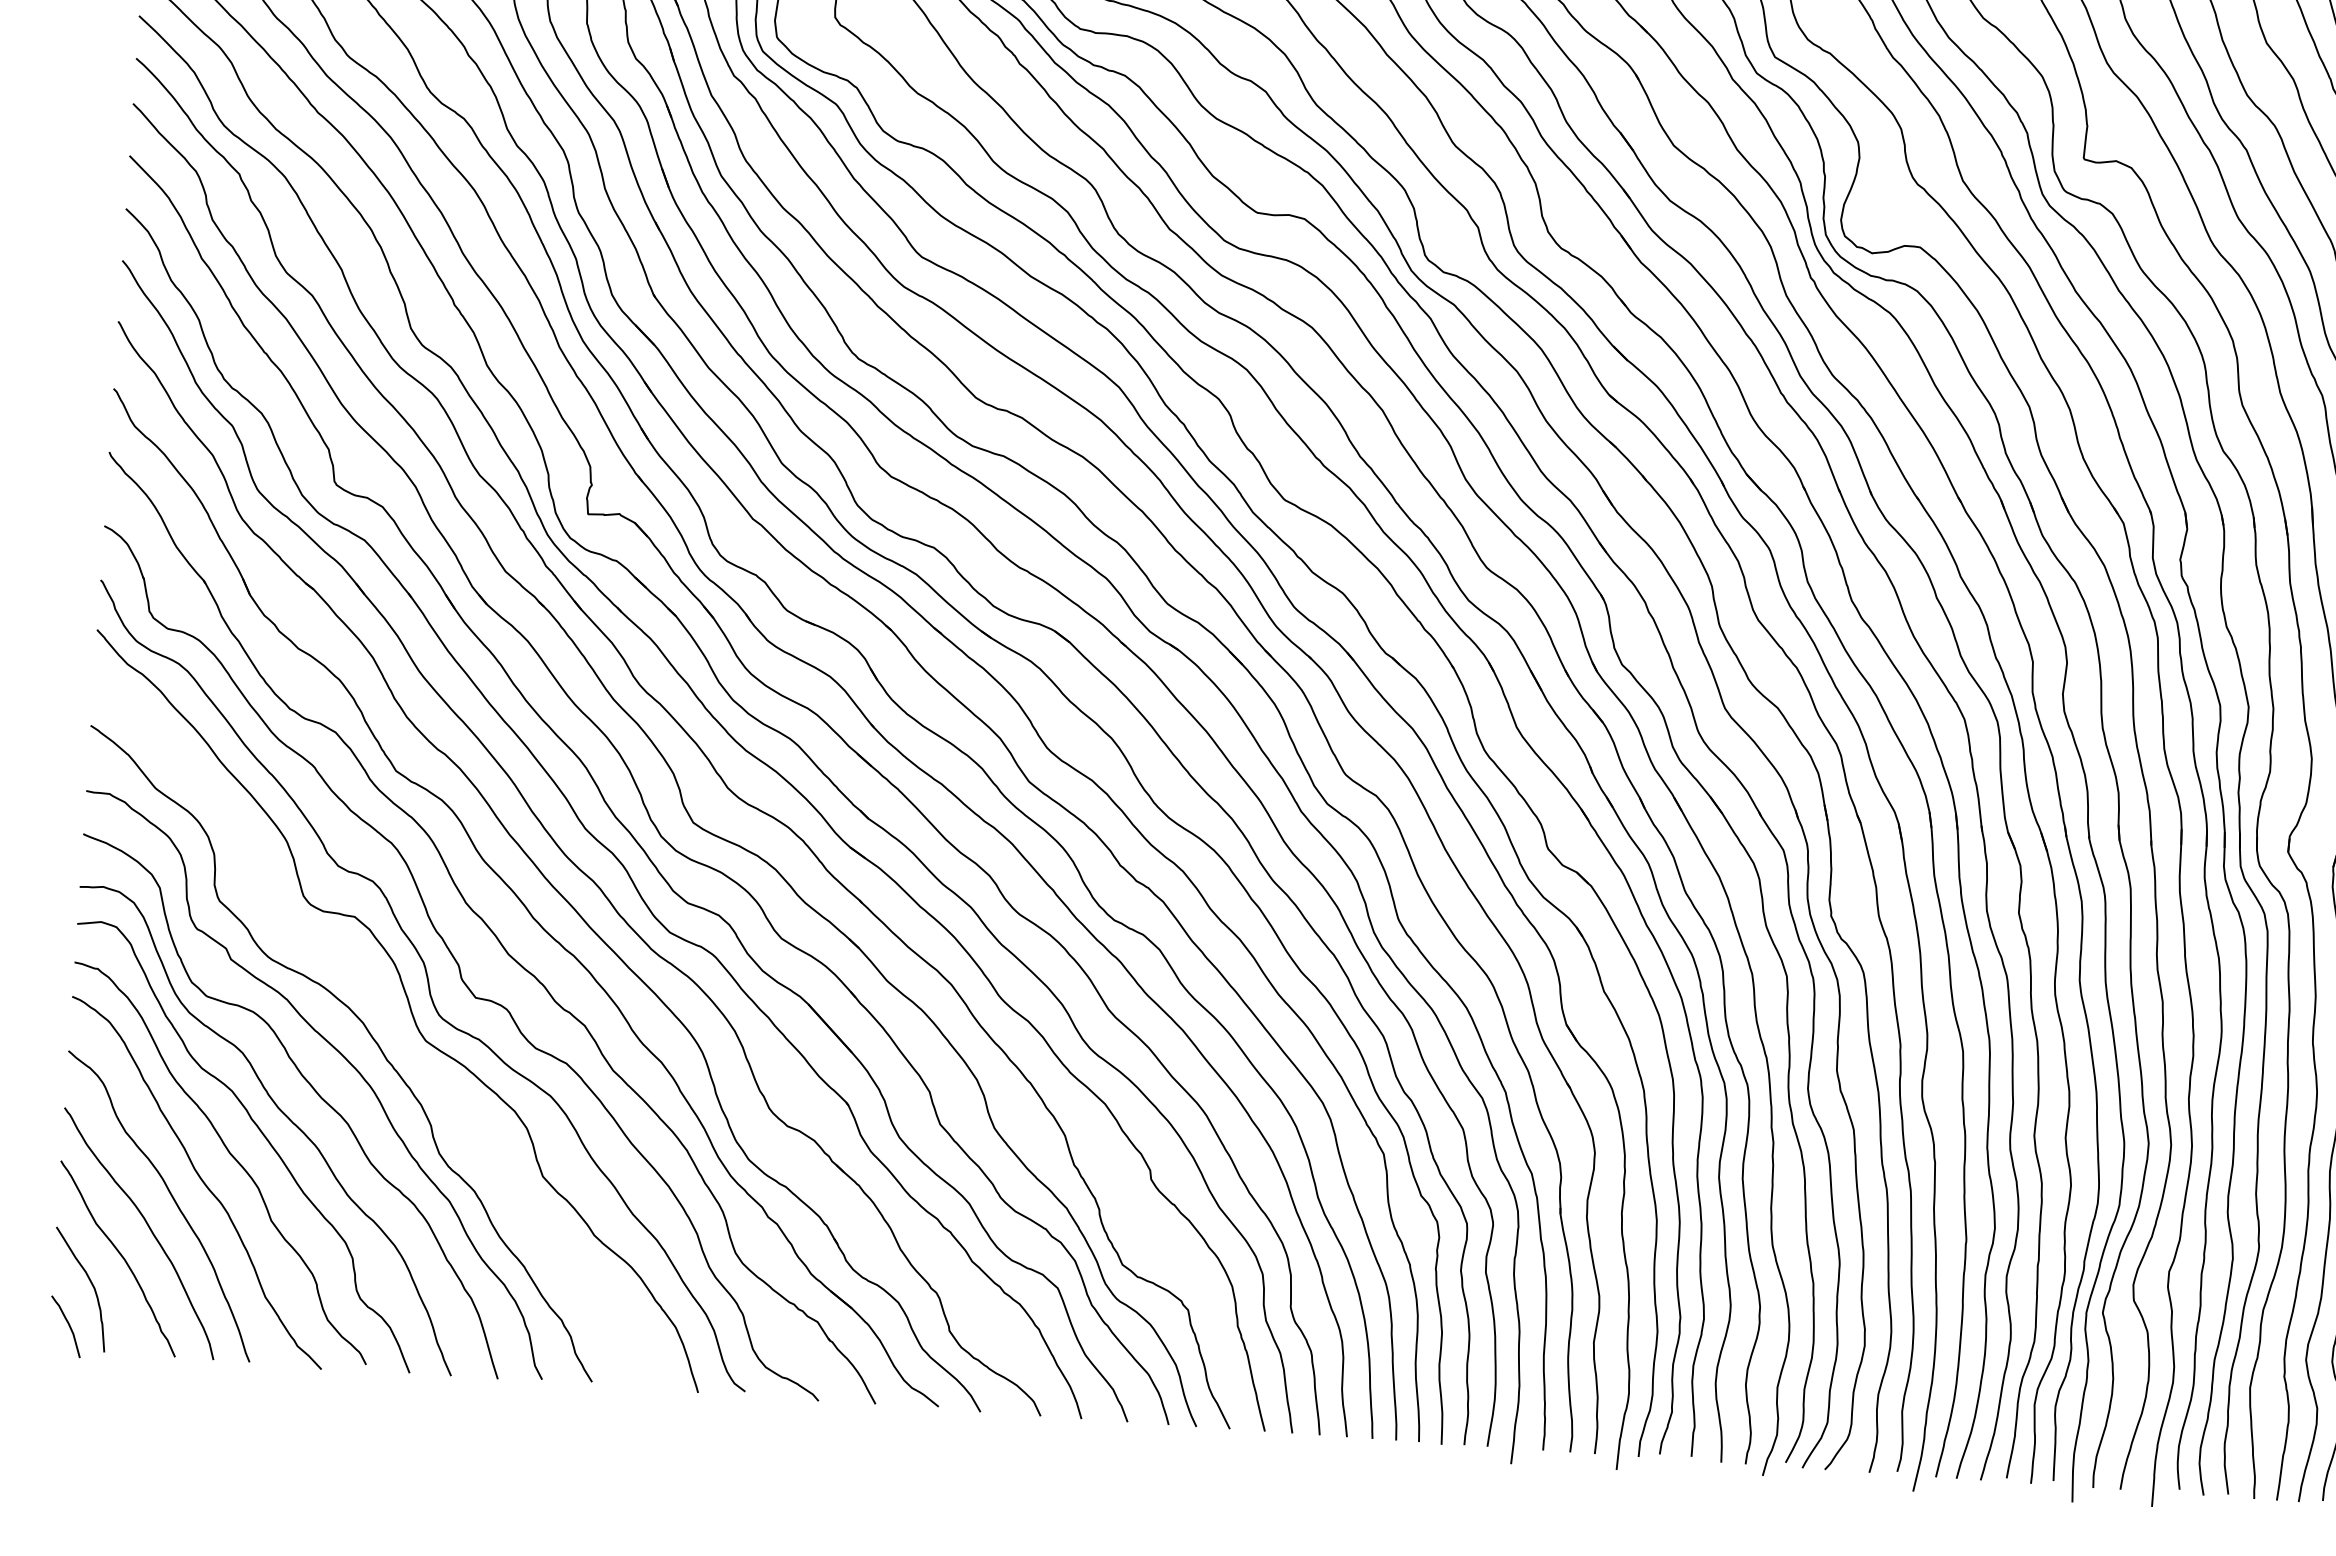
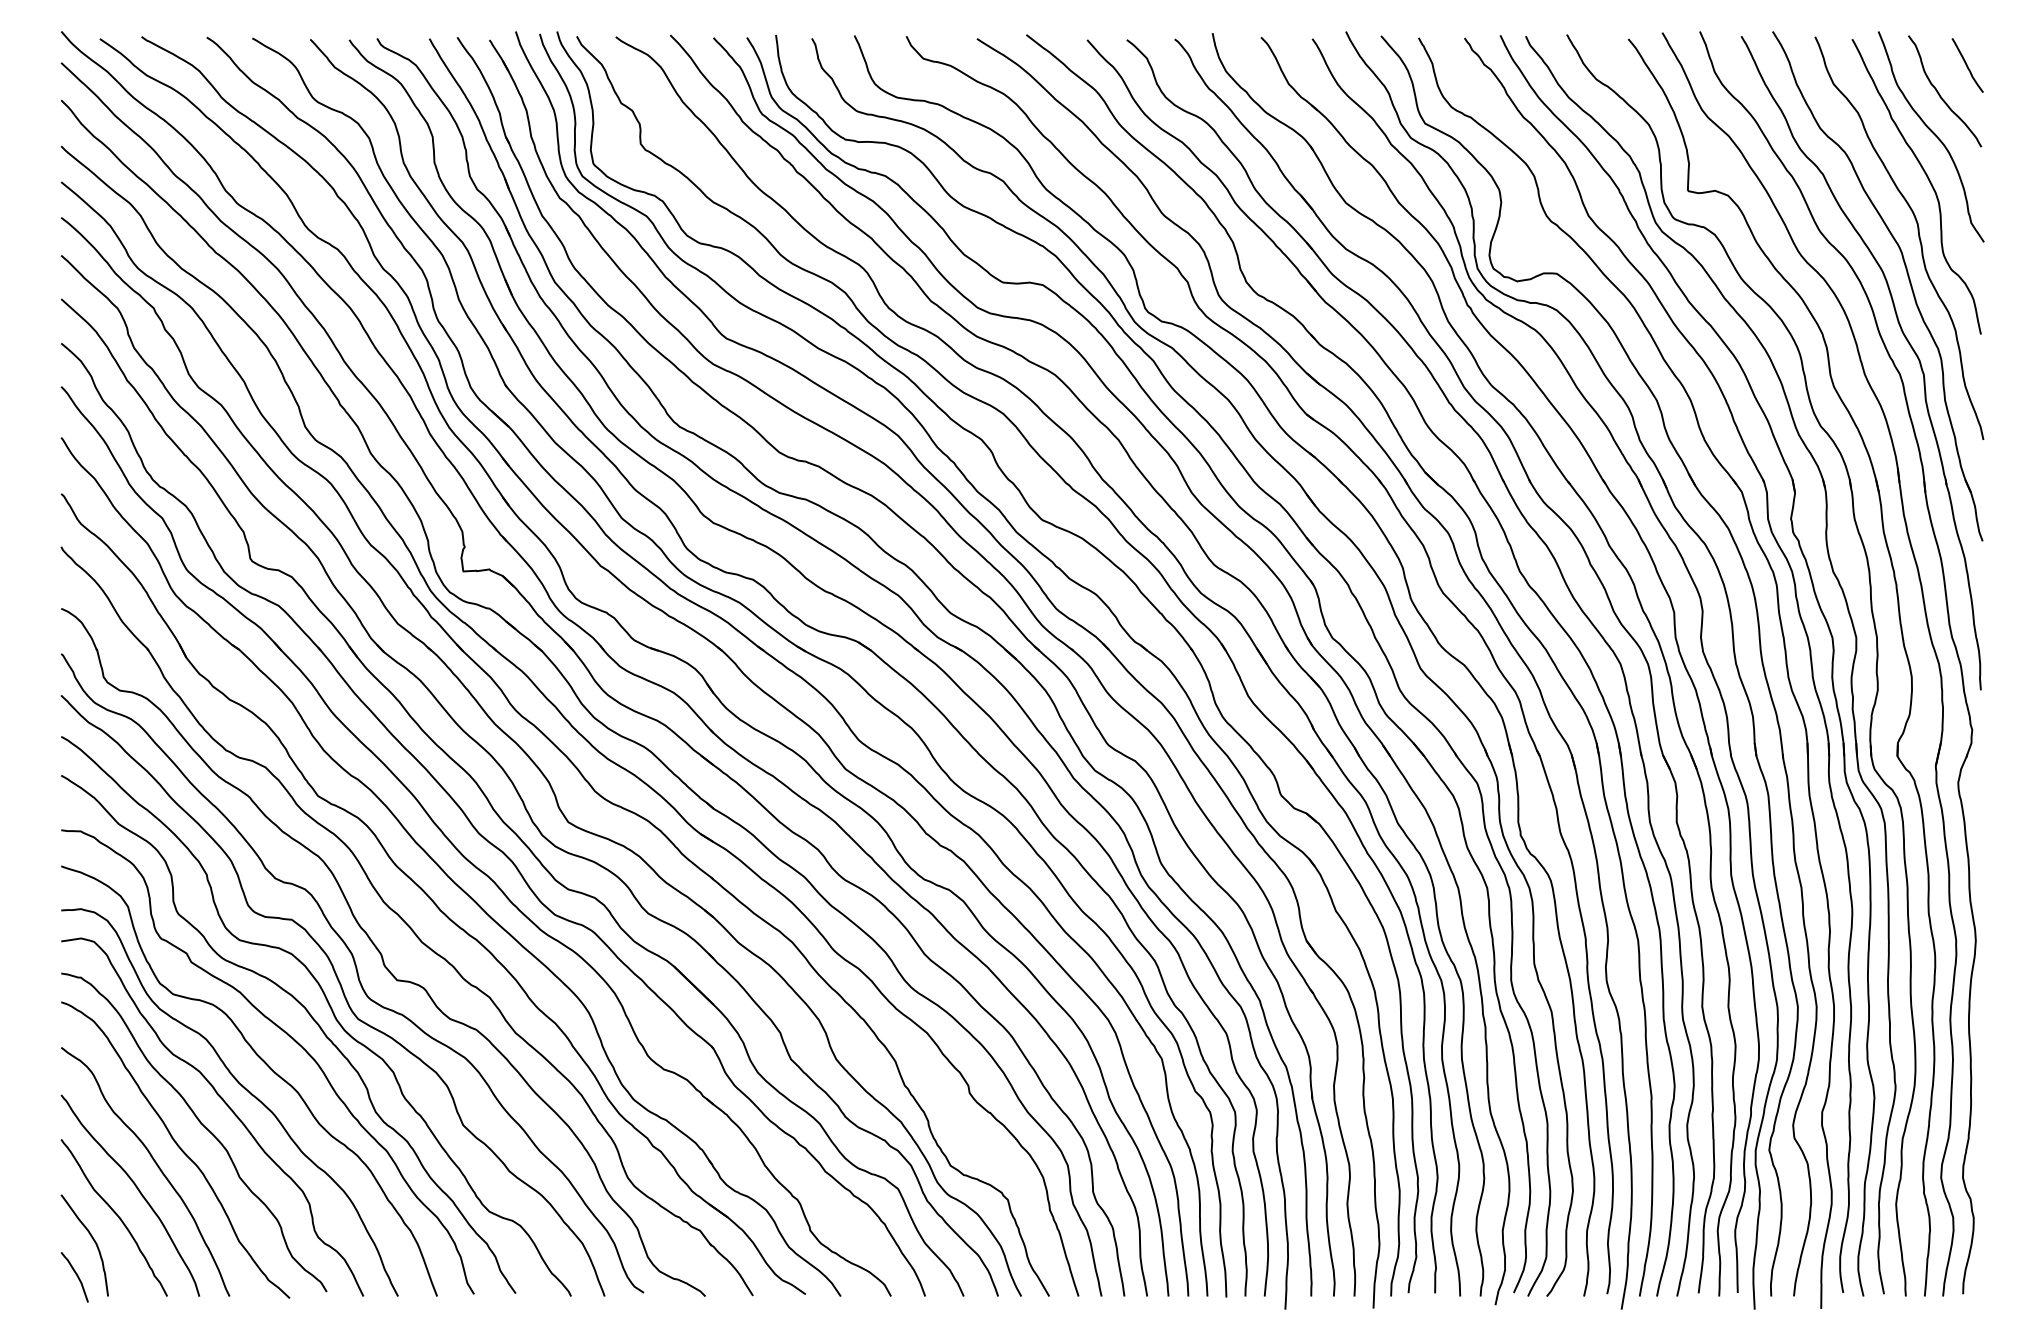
curve: (393, 1027) -> (330, 1009), added

